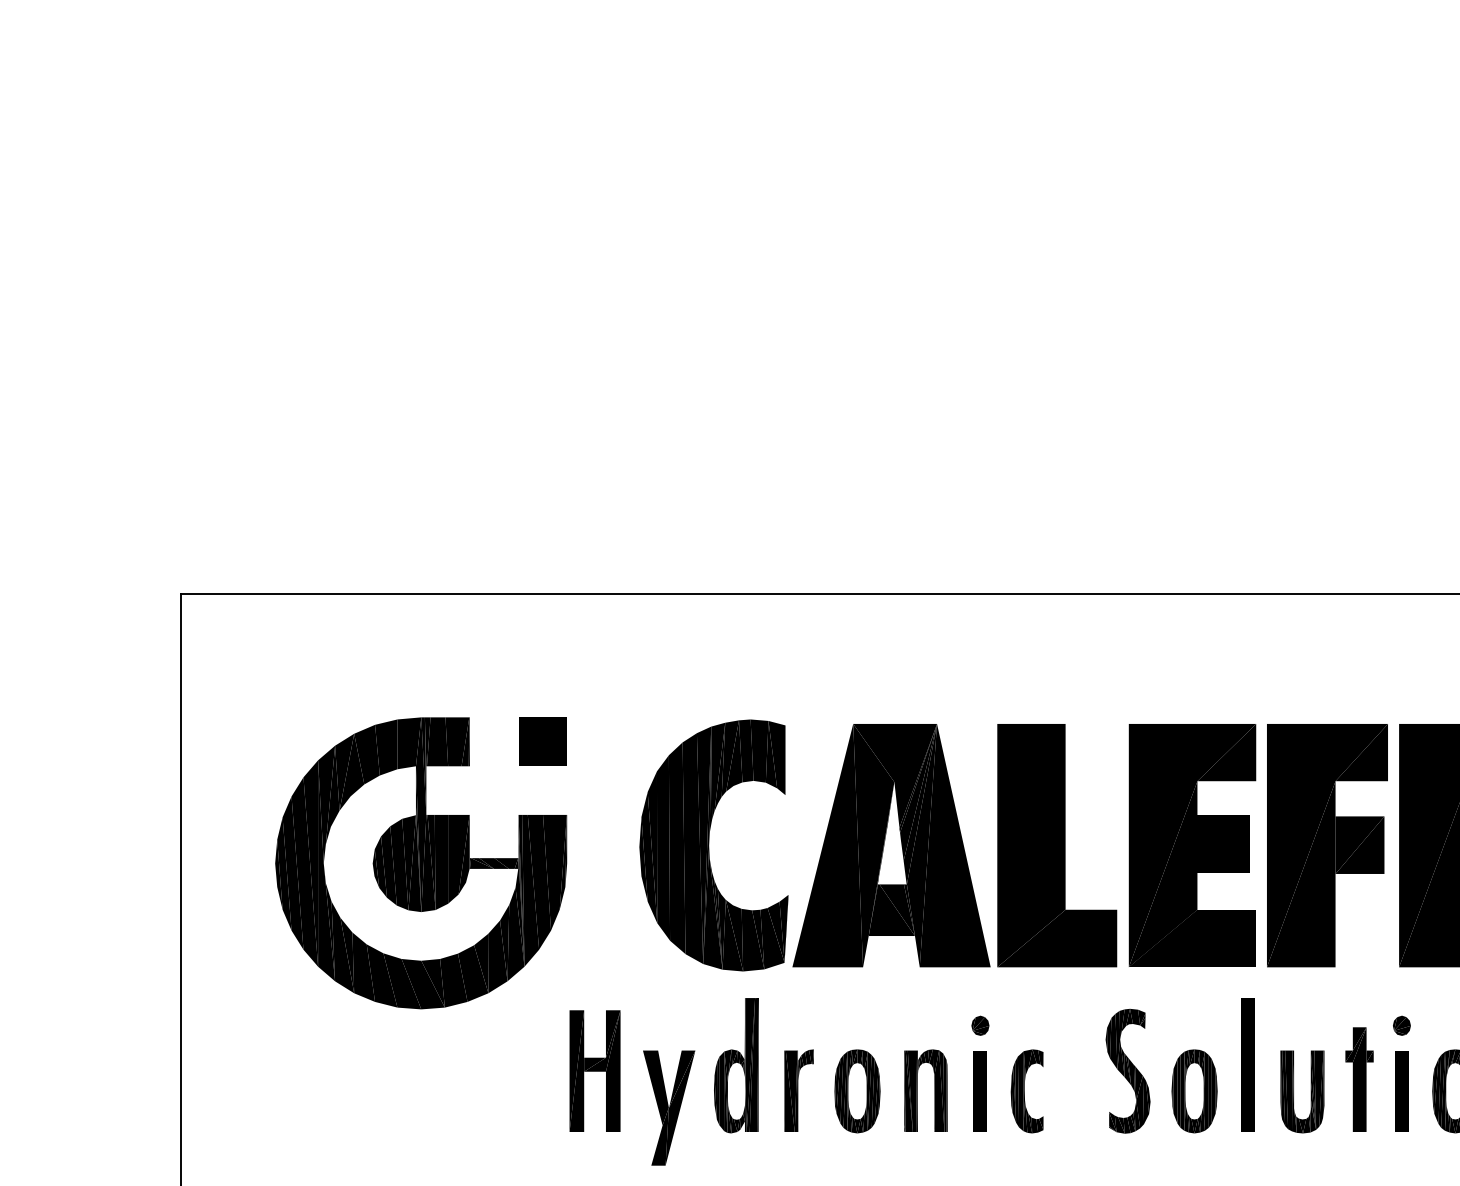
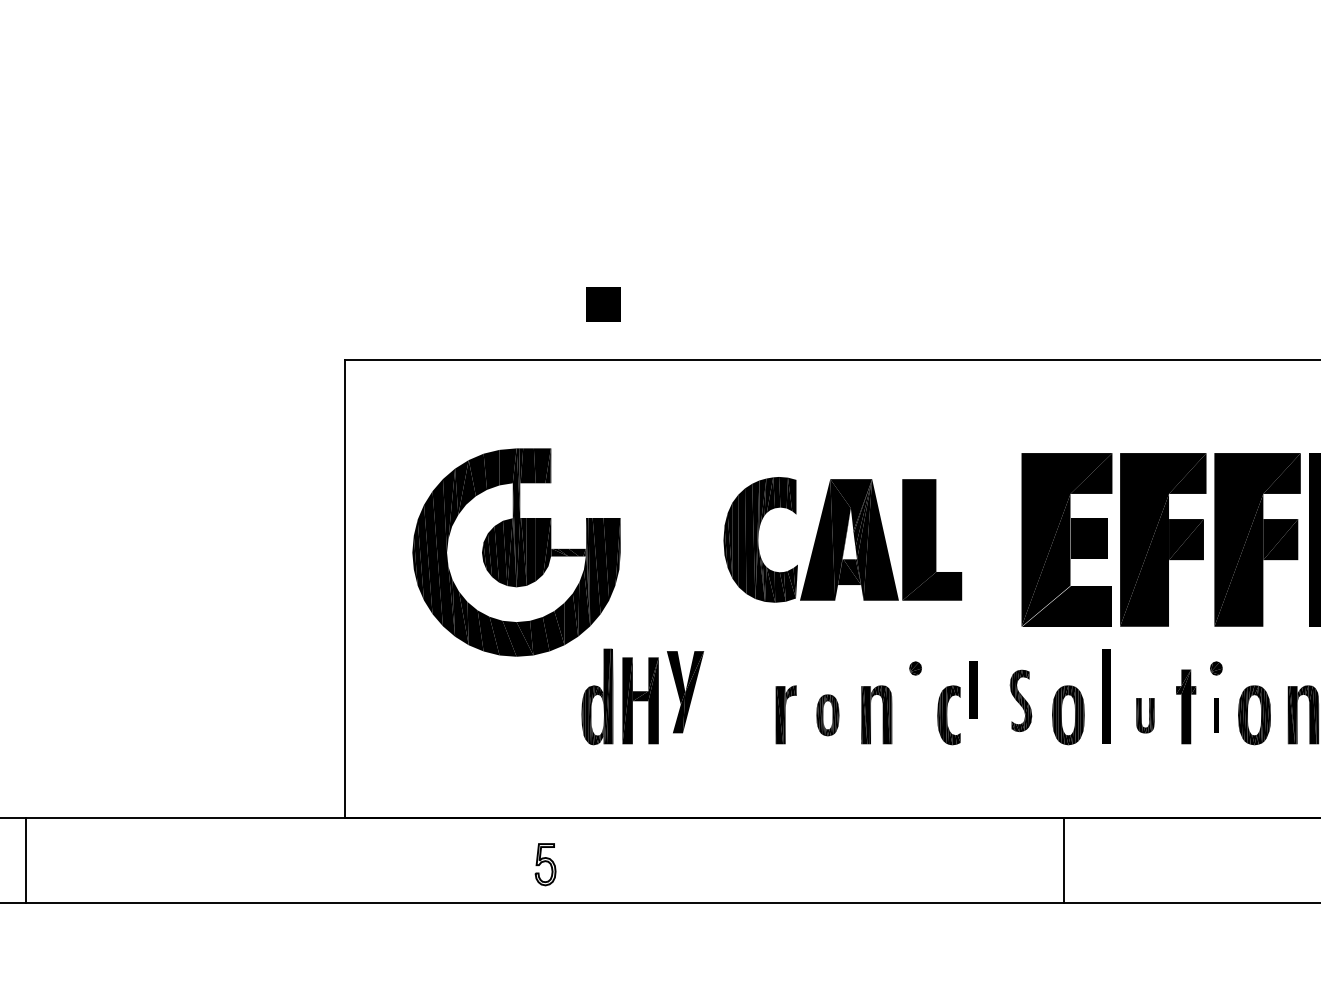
part: (543, 741) -> (603, 304), moved
part: (877, 845) -> (842, 539), size x0.7
part: (736, 1065) -> (597, 696), moved
part: (1127, 1070) -> (1020, 700), size x0.7
part: (980, 1090) -> (973, 689), moved
part: (1402, 1090) -> (1216, 714), size x0.6
part: (856, 1091) -> (827, 715), size x0.7
part: (1302, 1091) -> (1145, 715), size x0.6
part: (669, 1108) -> (685, 692), moved

